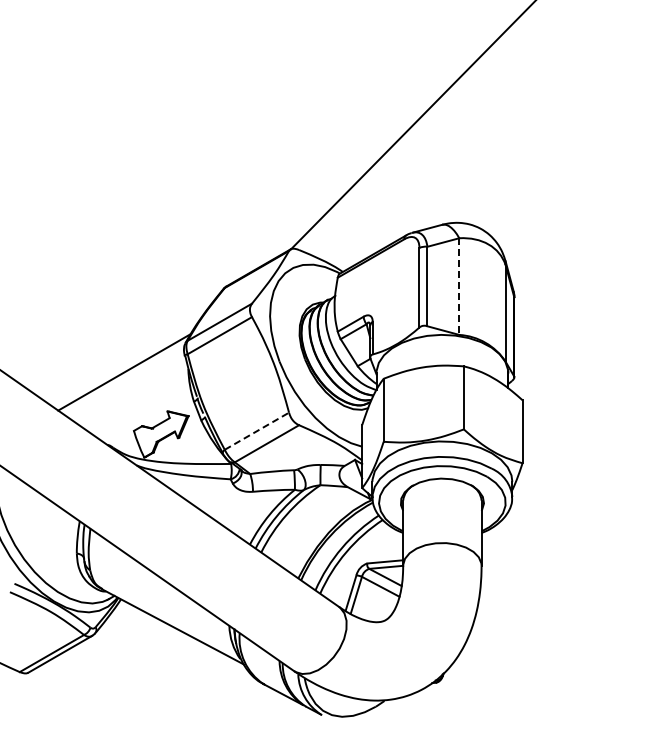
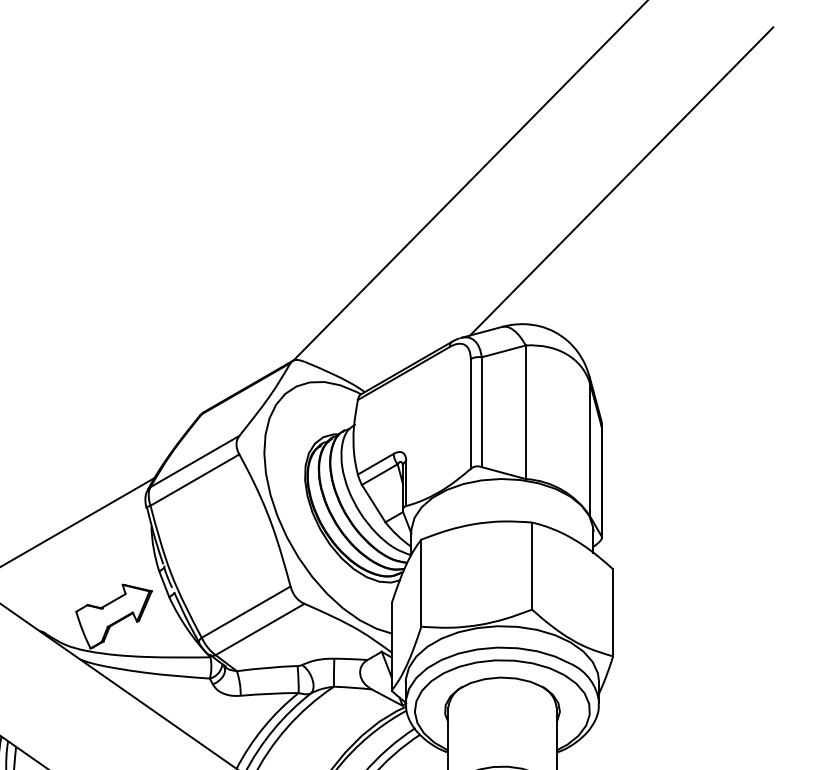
line: (528, 119) -> (621, 181), added
line: (459, 287) -> (526, 413), dashed -> solid
line: (257, 430) -> (246, 611), dashed -> solid

